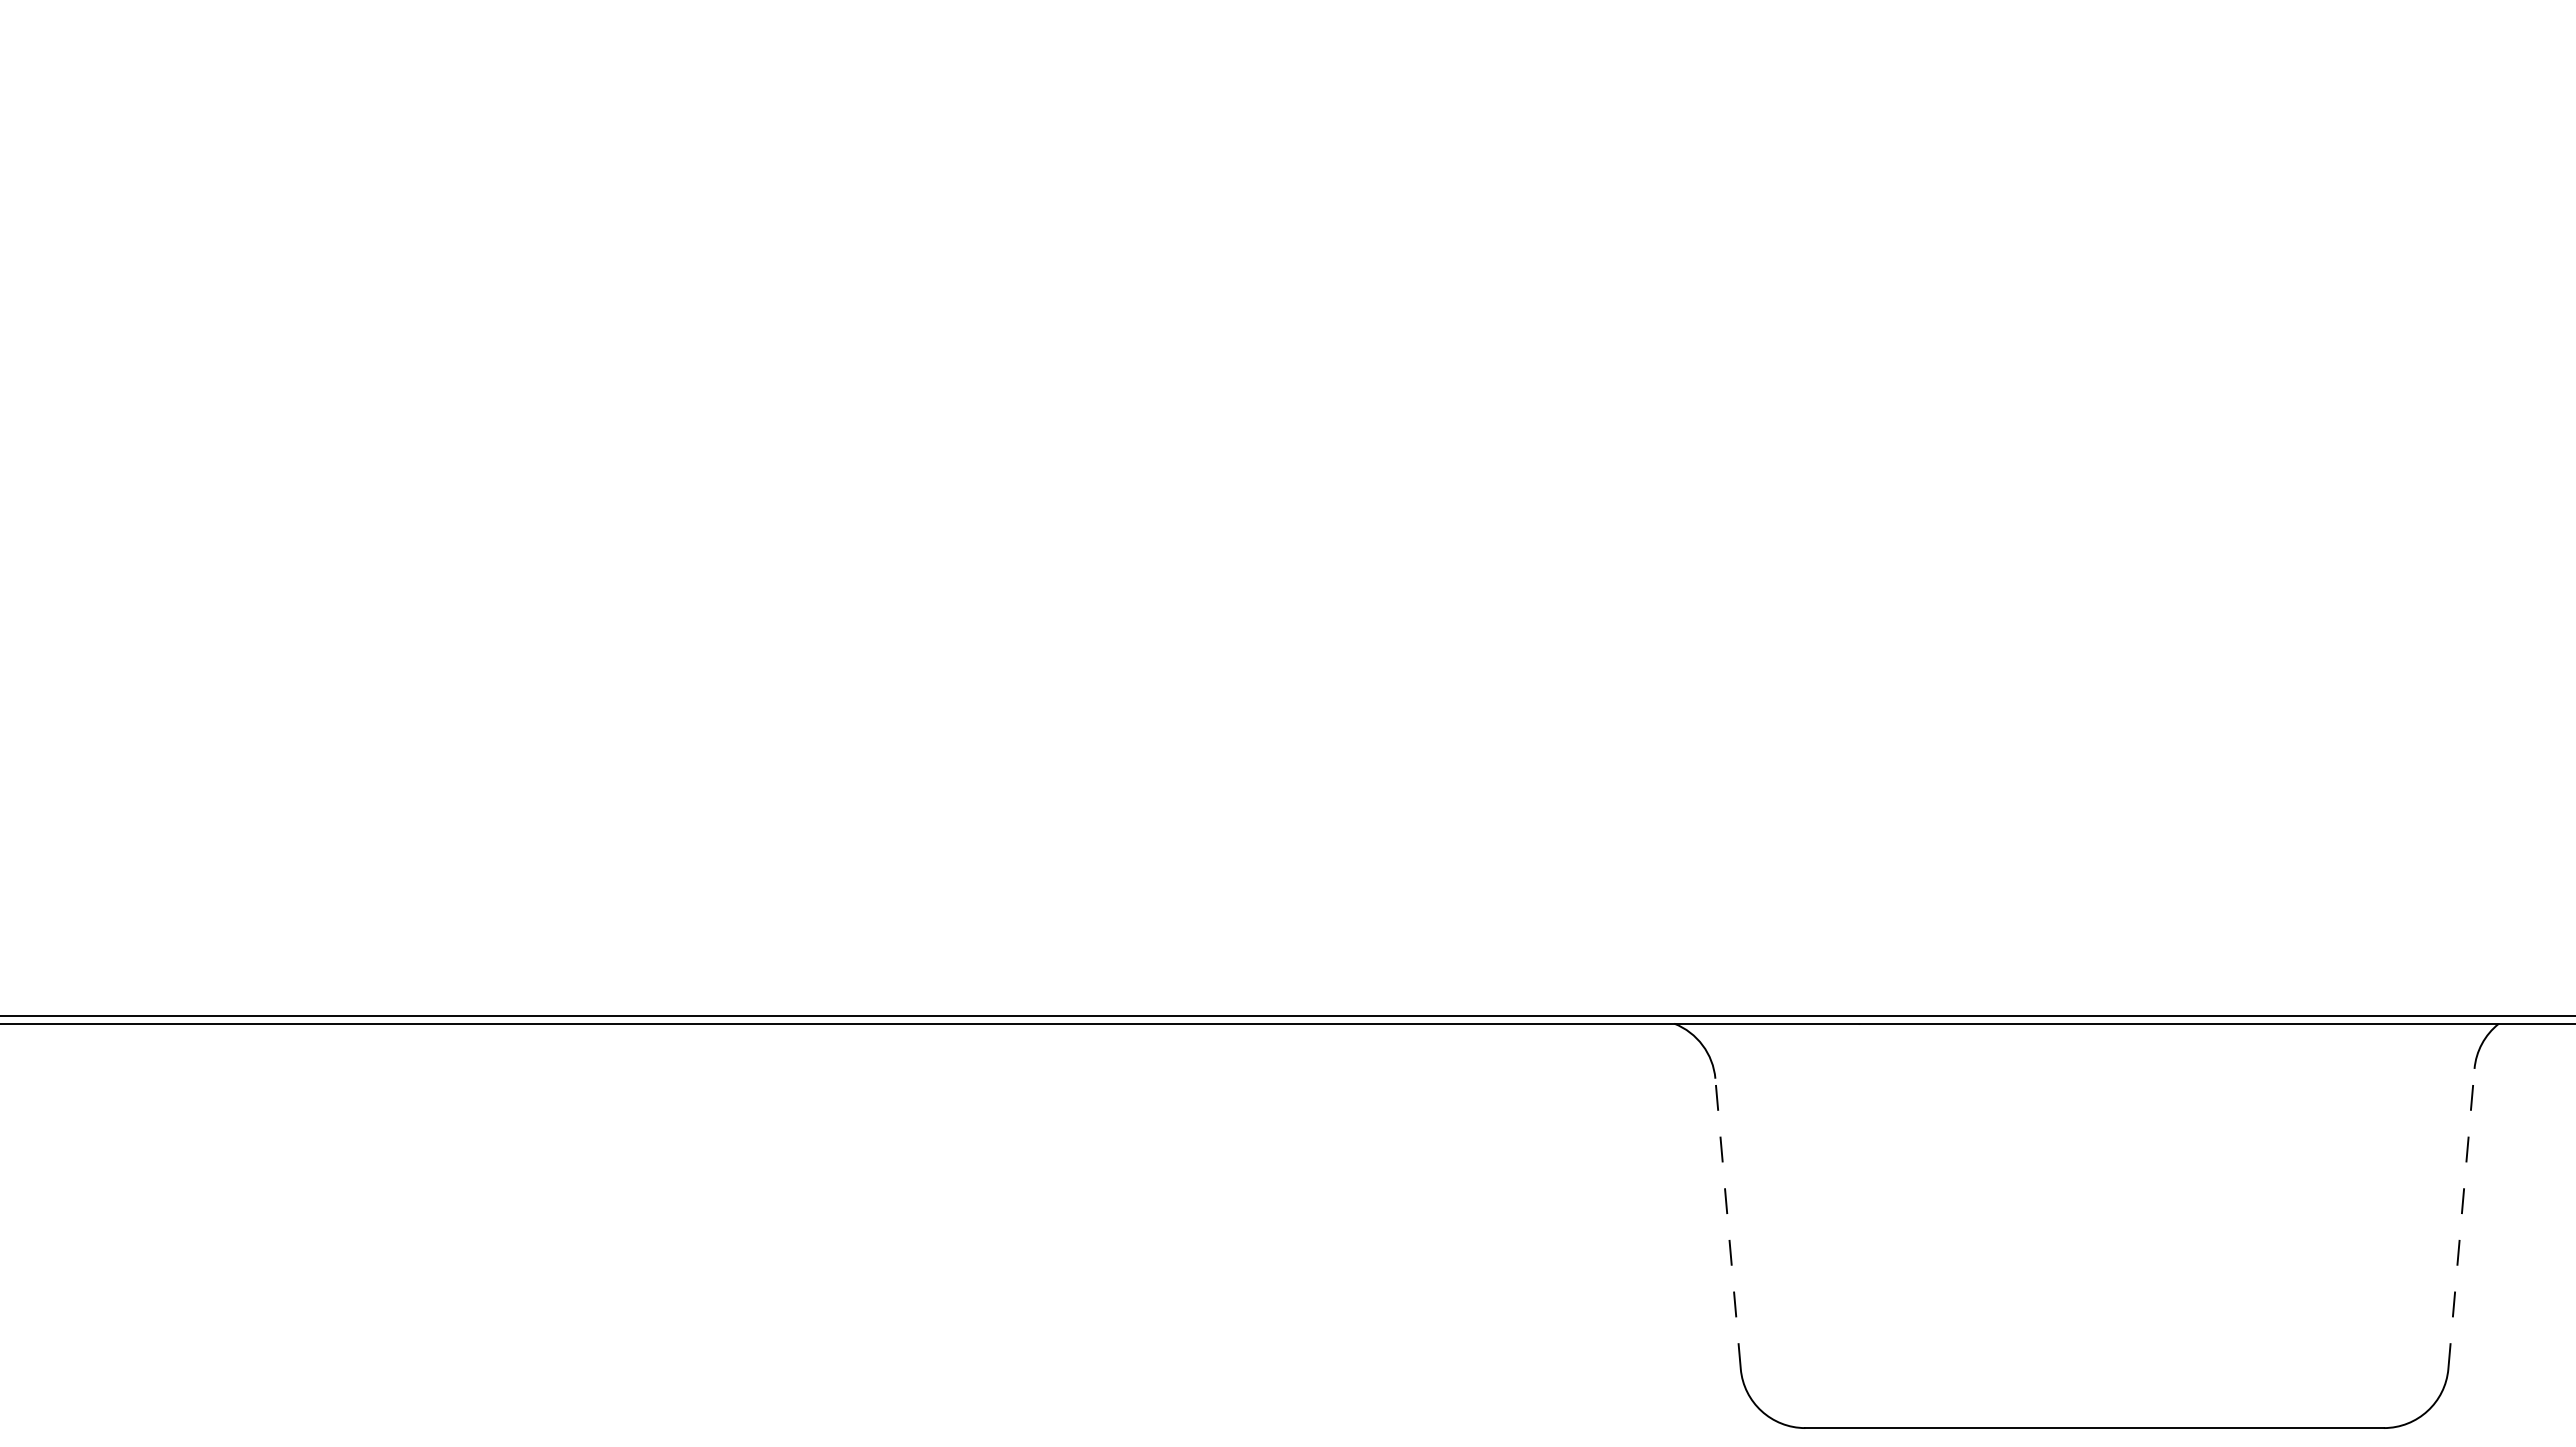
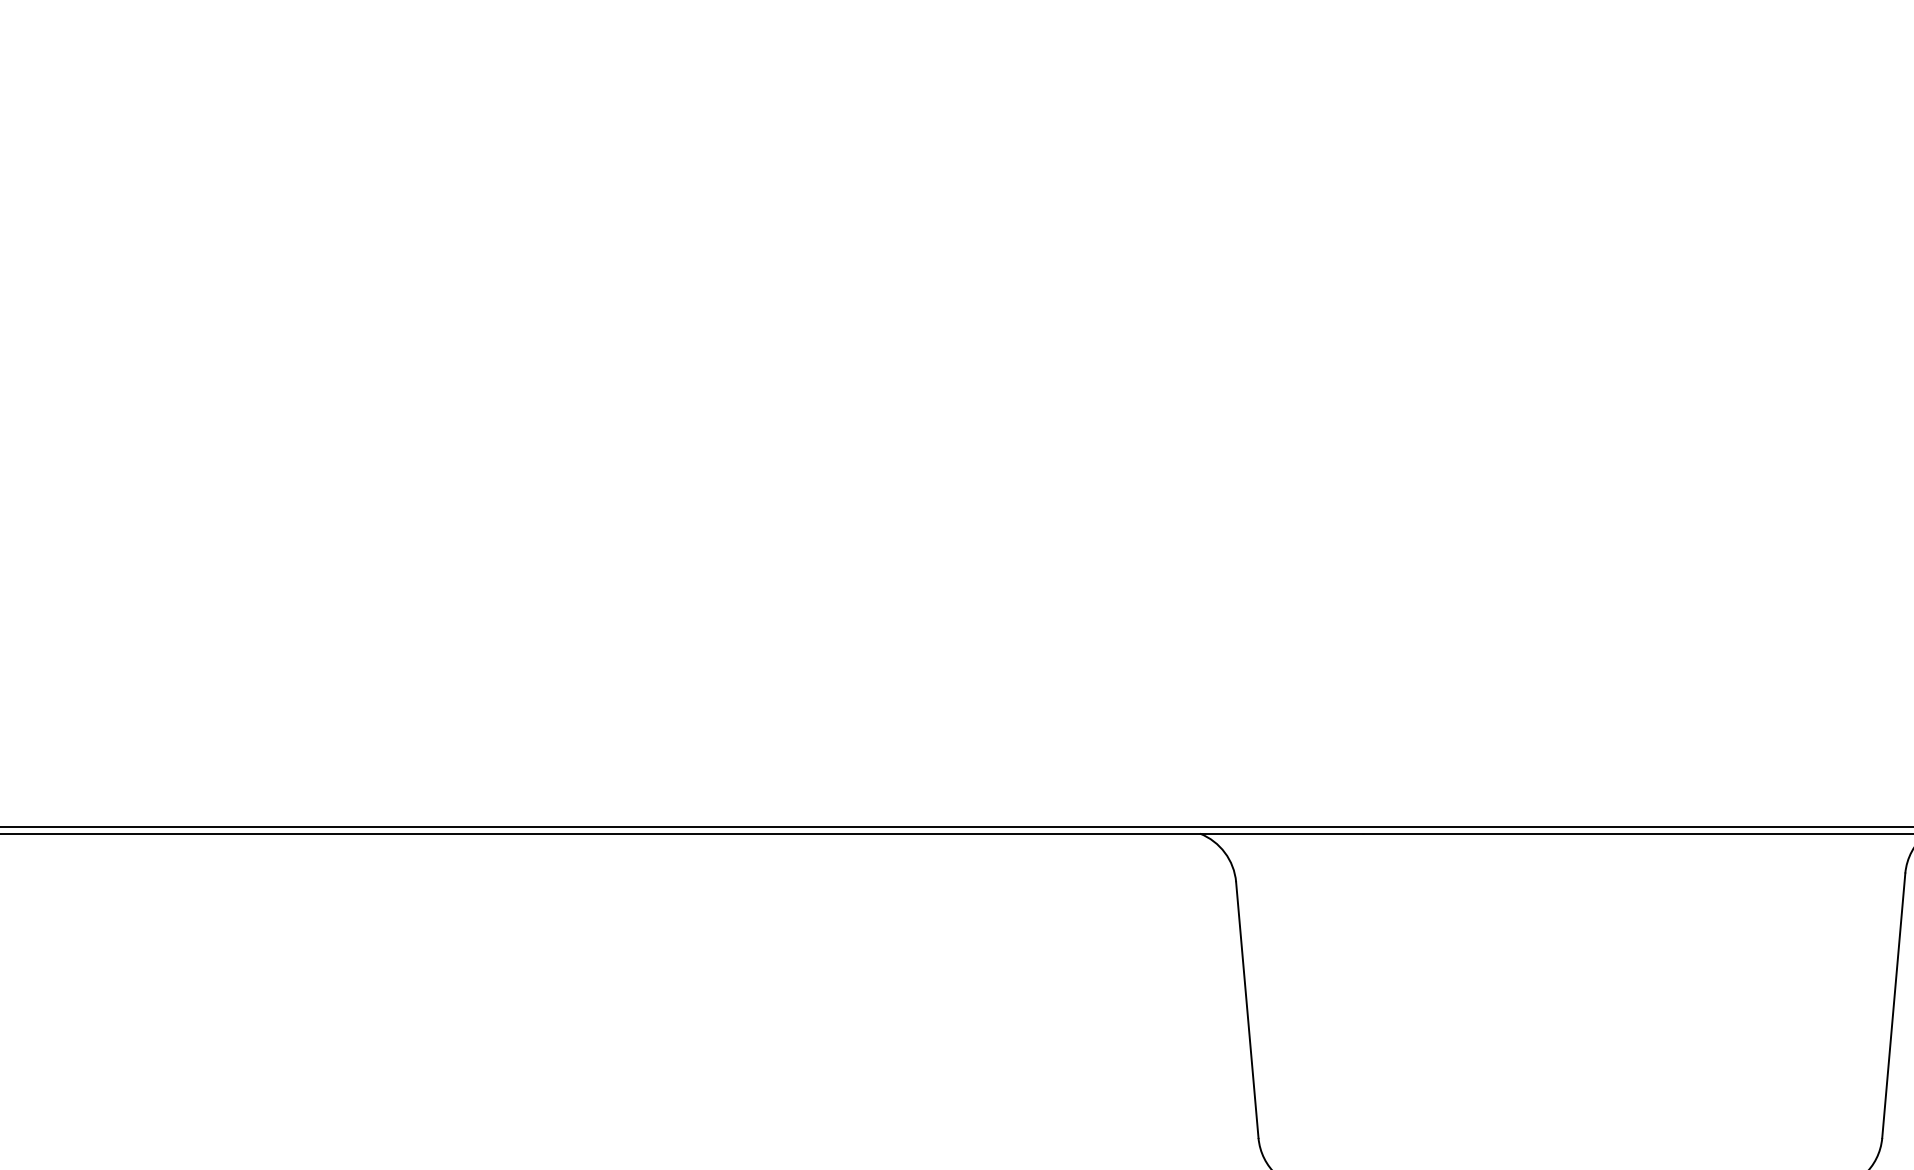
line: (2461, 1218) -> (1893, 1005), dashed -> solid
line: (1728, 1223) -> (1247, 1009), dashed -> solid

